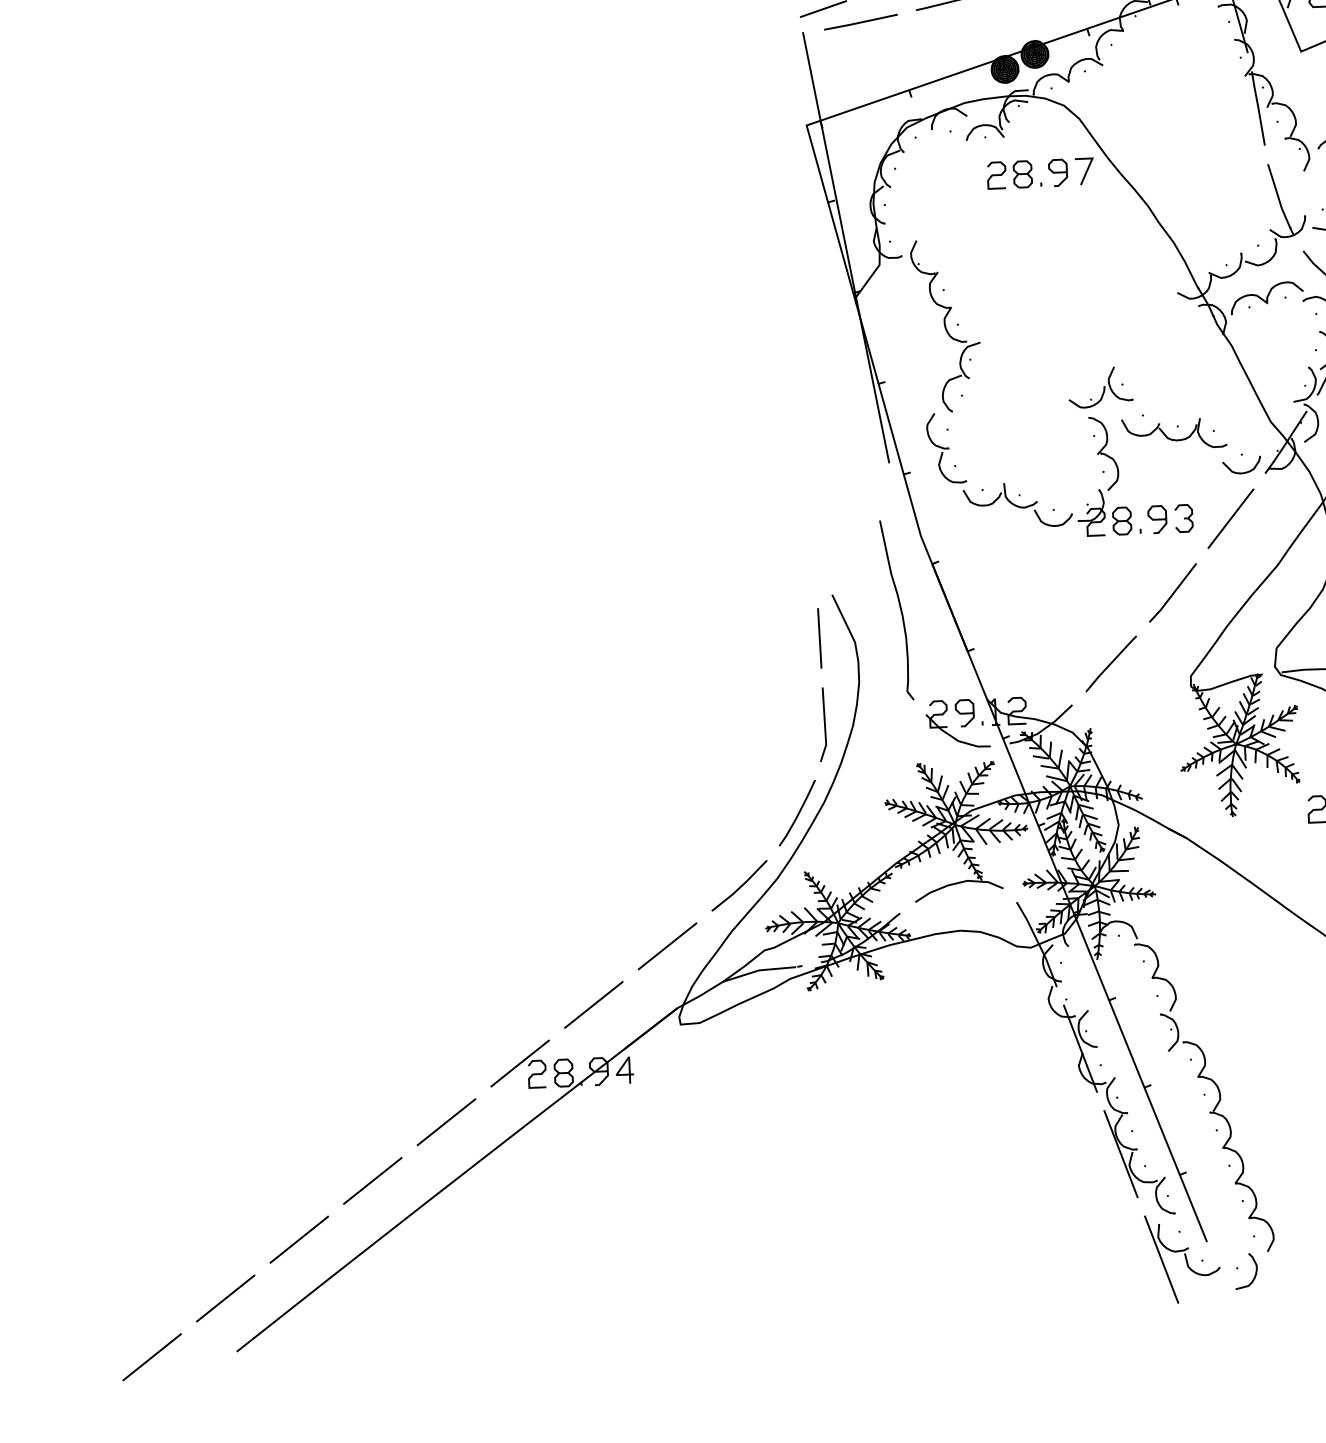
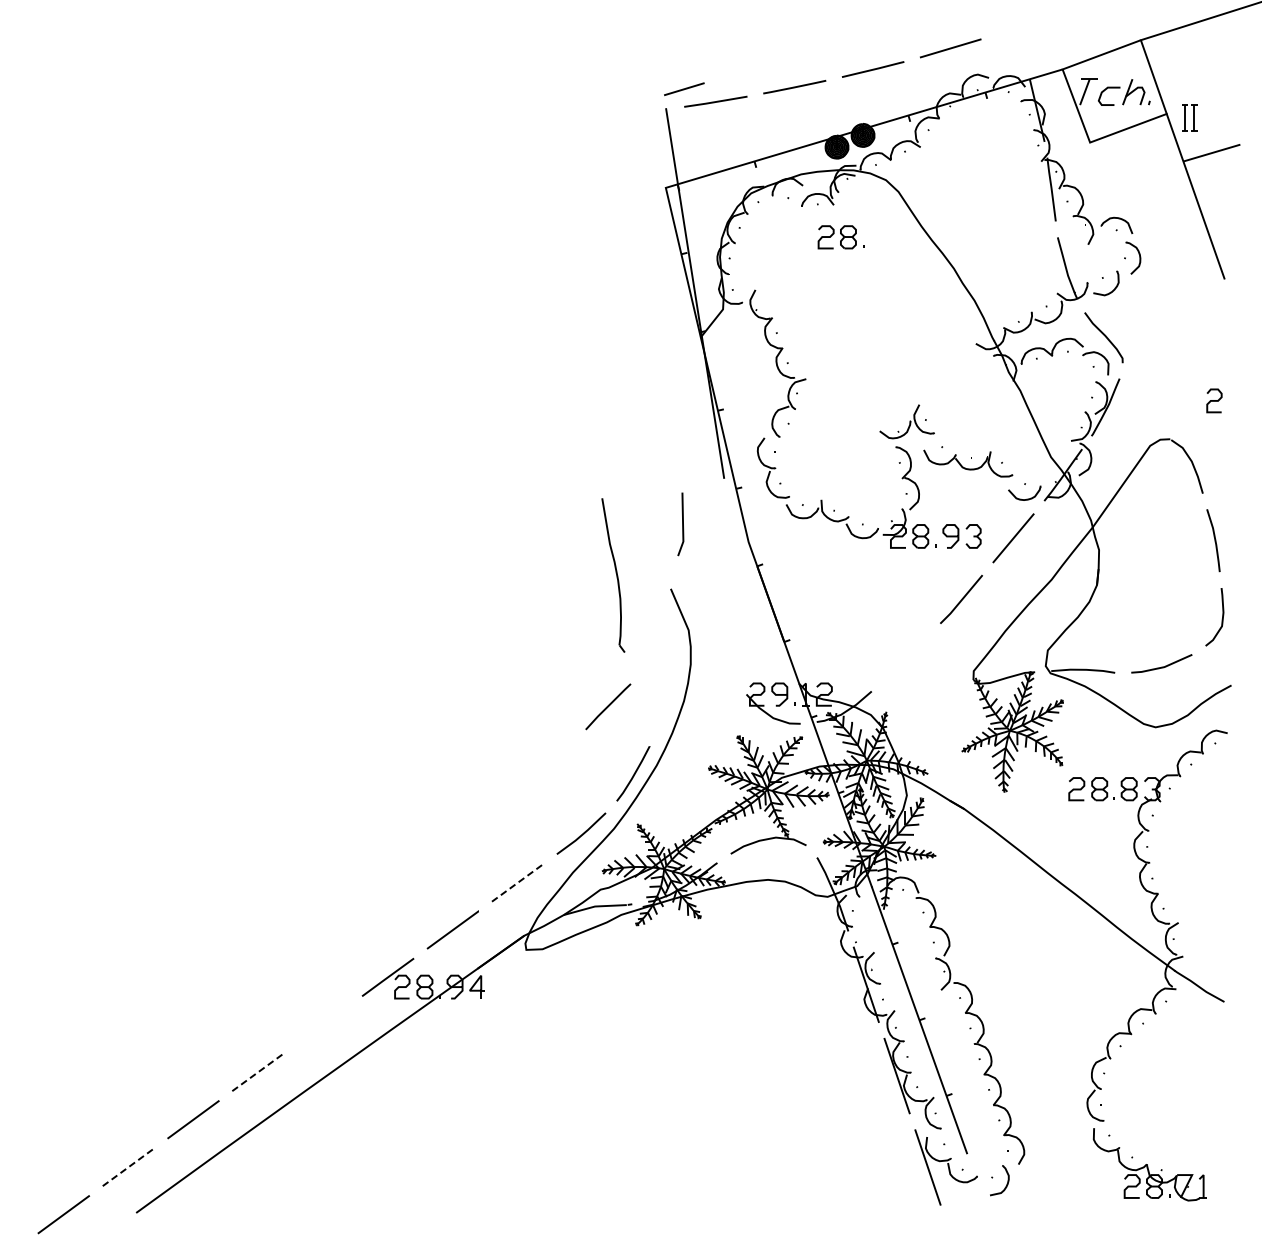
part: (1070, 172) -> (889, 237), removed
part: (896, 610) -> (613, 575), moved
line: (819, 638) -> (658, 625), removed
line: (1111, 663) -> (608, 706), moved
line: (824, 724) -> (682, 524), moved
line: (668, 946) -> (518, 882), solid -> dashed
line: (446, 1121) -> (323, 1024), removed
line: (373, 1180) -> (258, 1071), solid -> dashed
line: (226, 1297) -> (129, 1166), solid -> dashed

